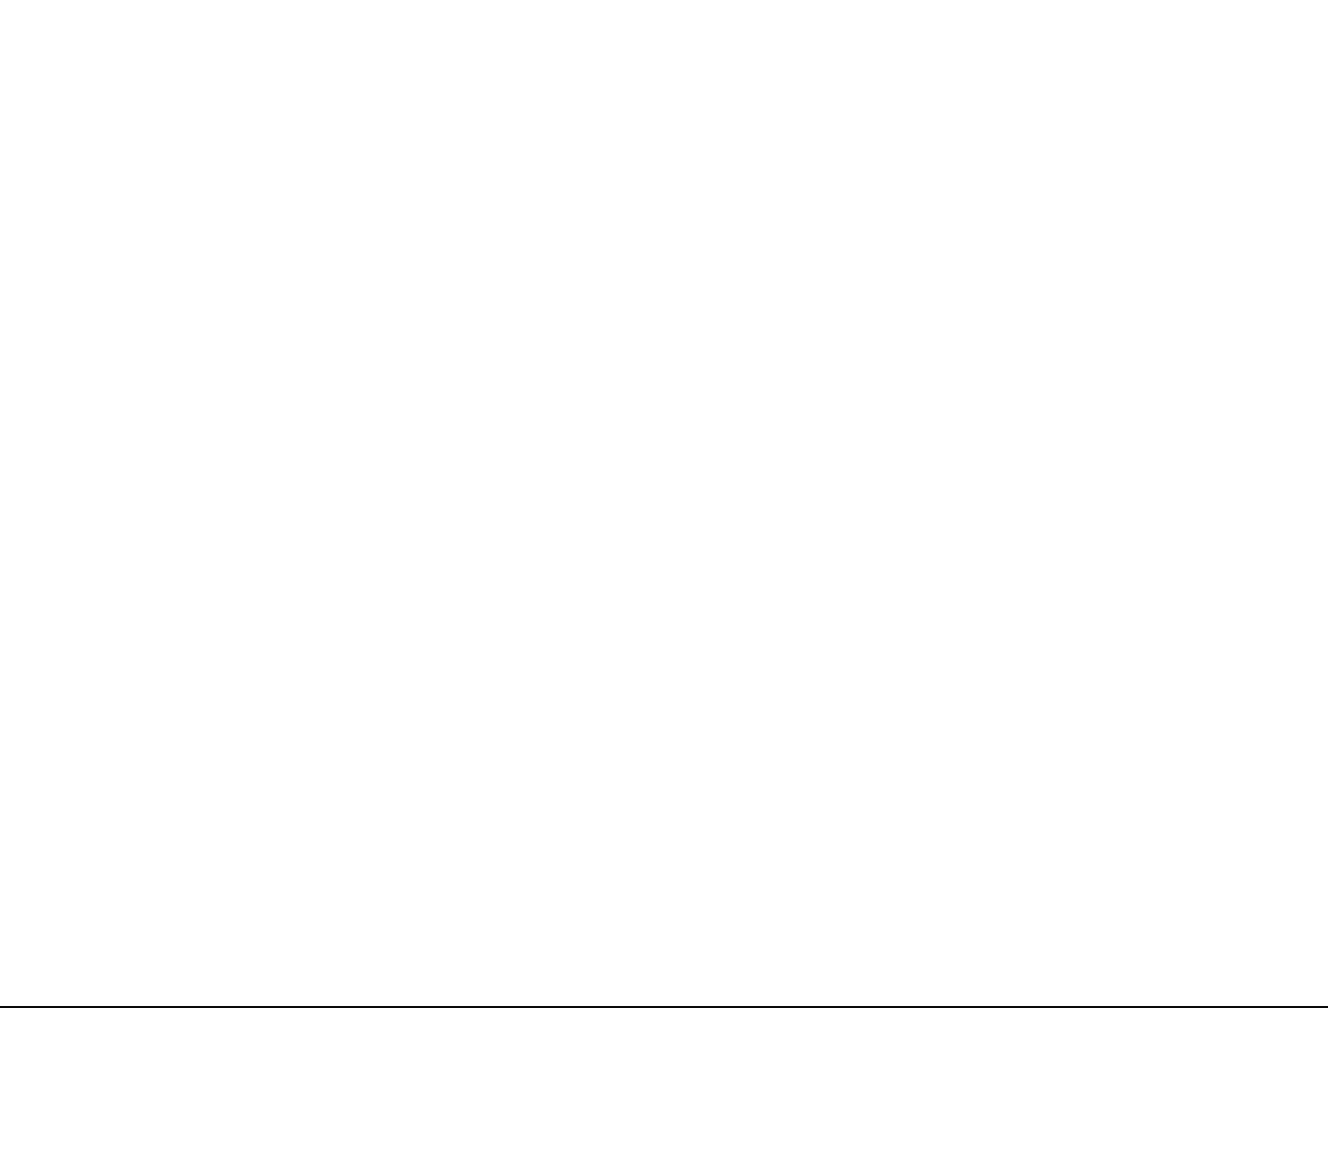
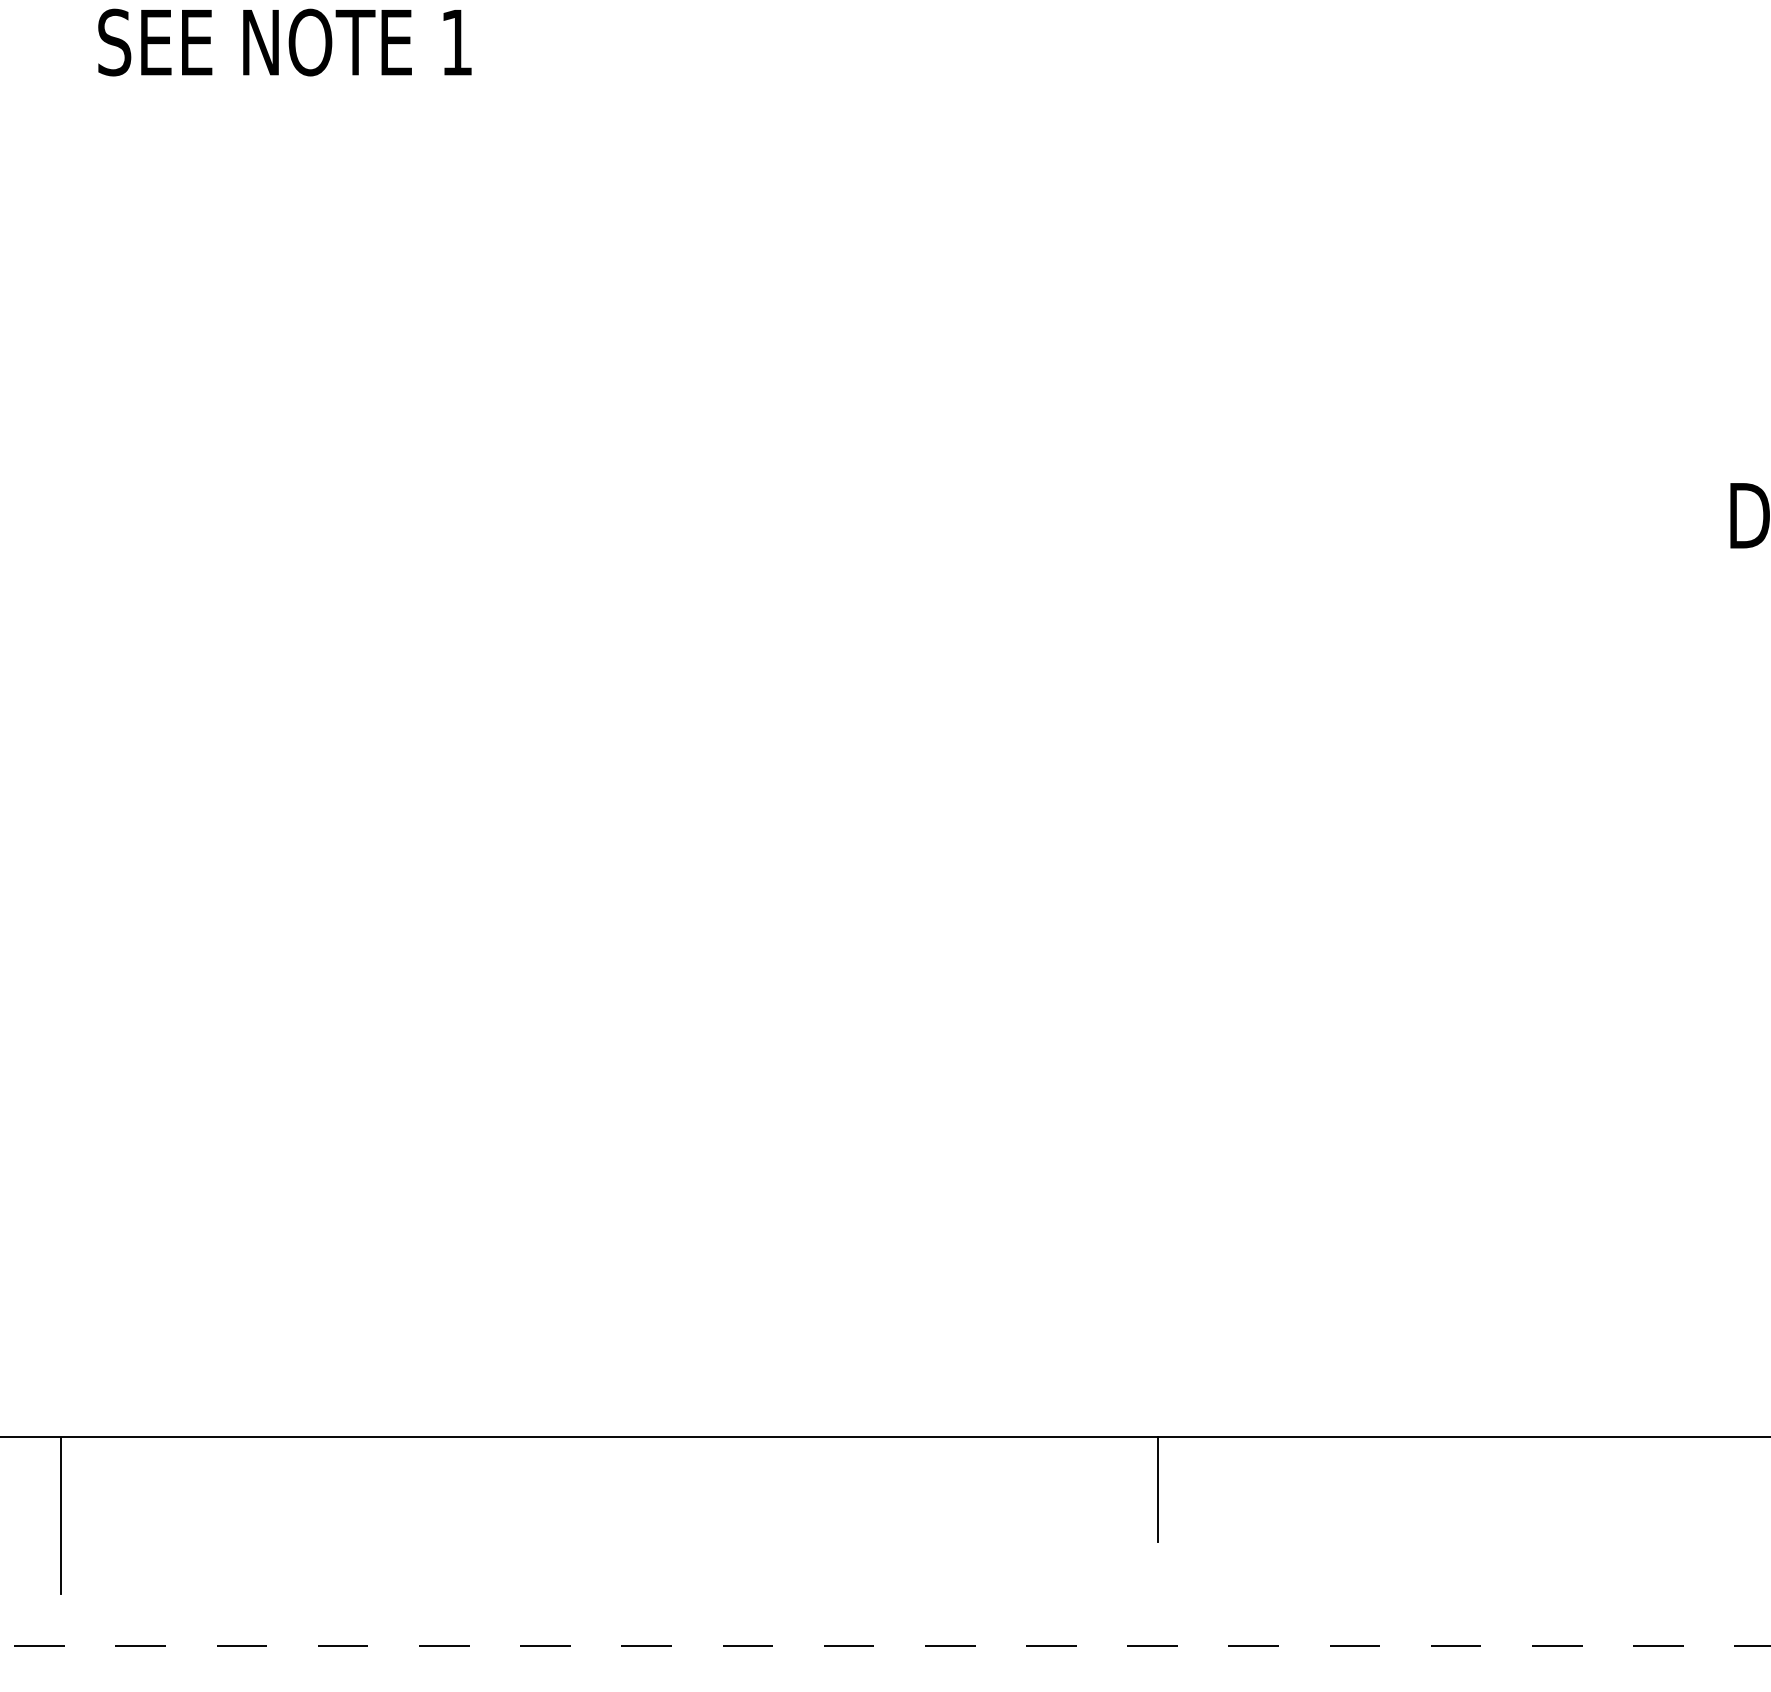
line: (899, 1047) -> (1157, 1489), added
line: (59, 1067) -> (60, 1515), added

